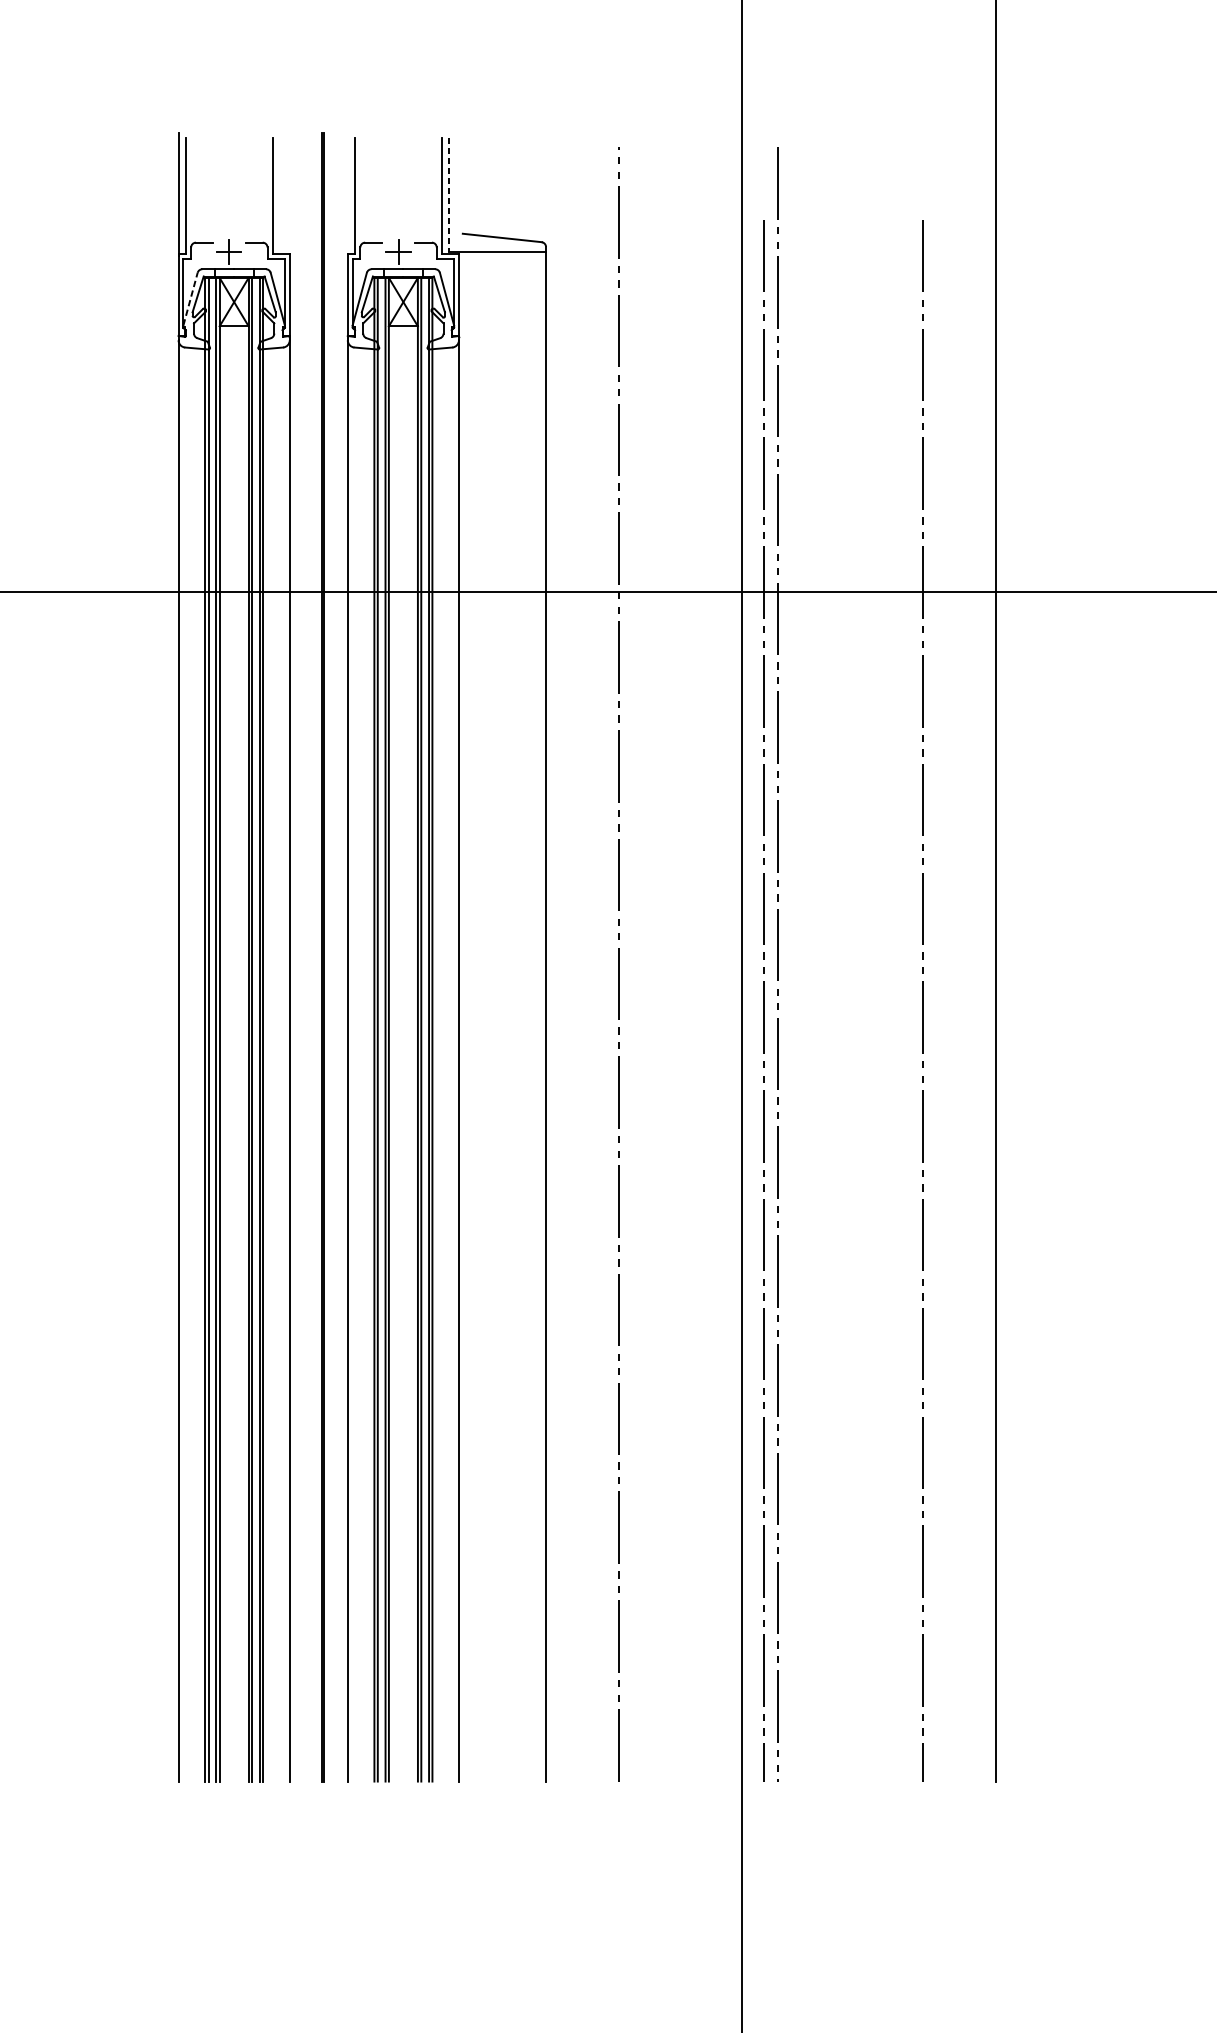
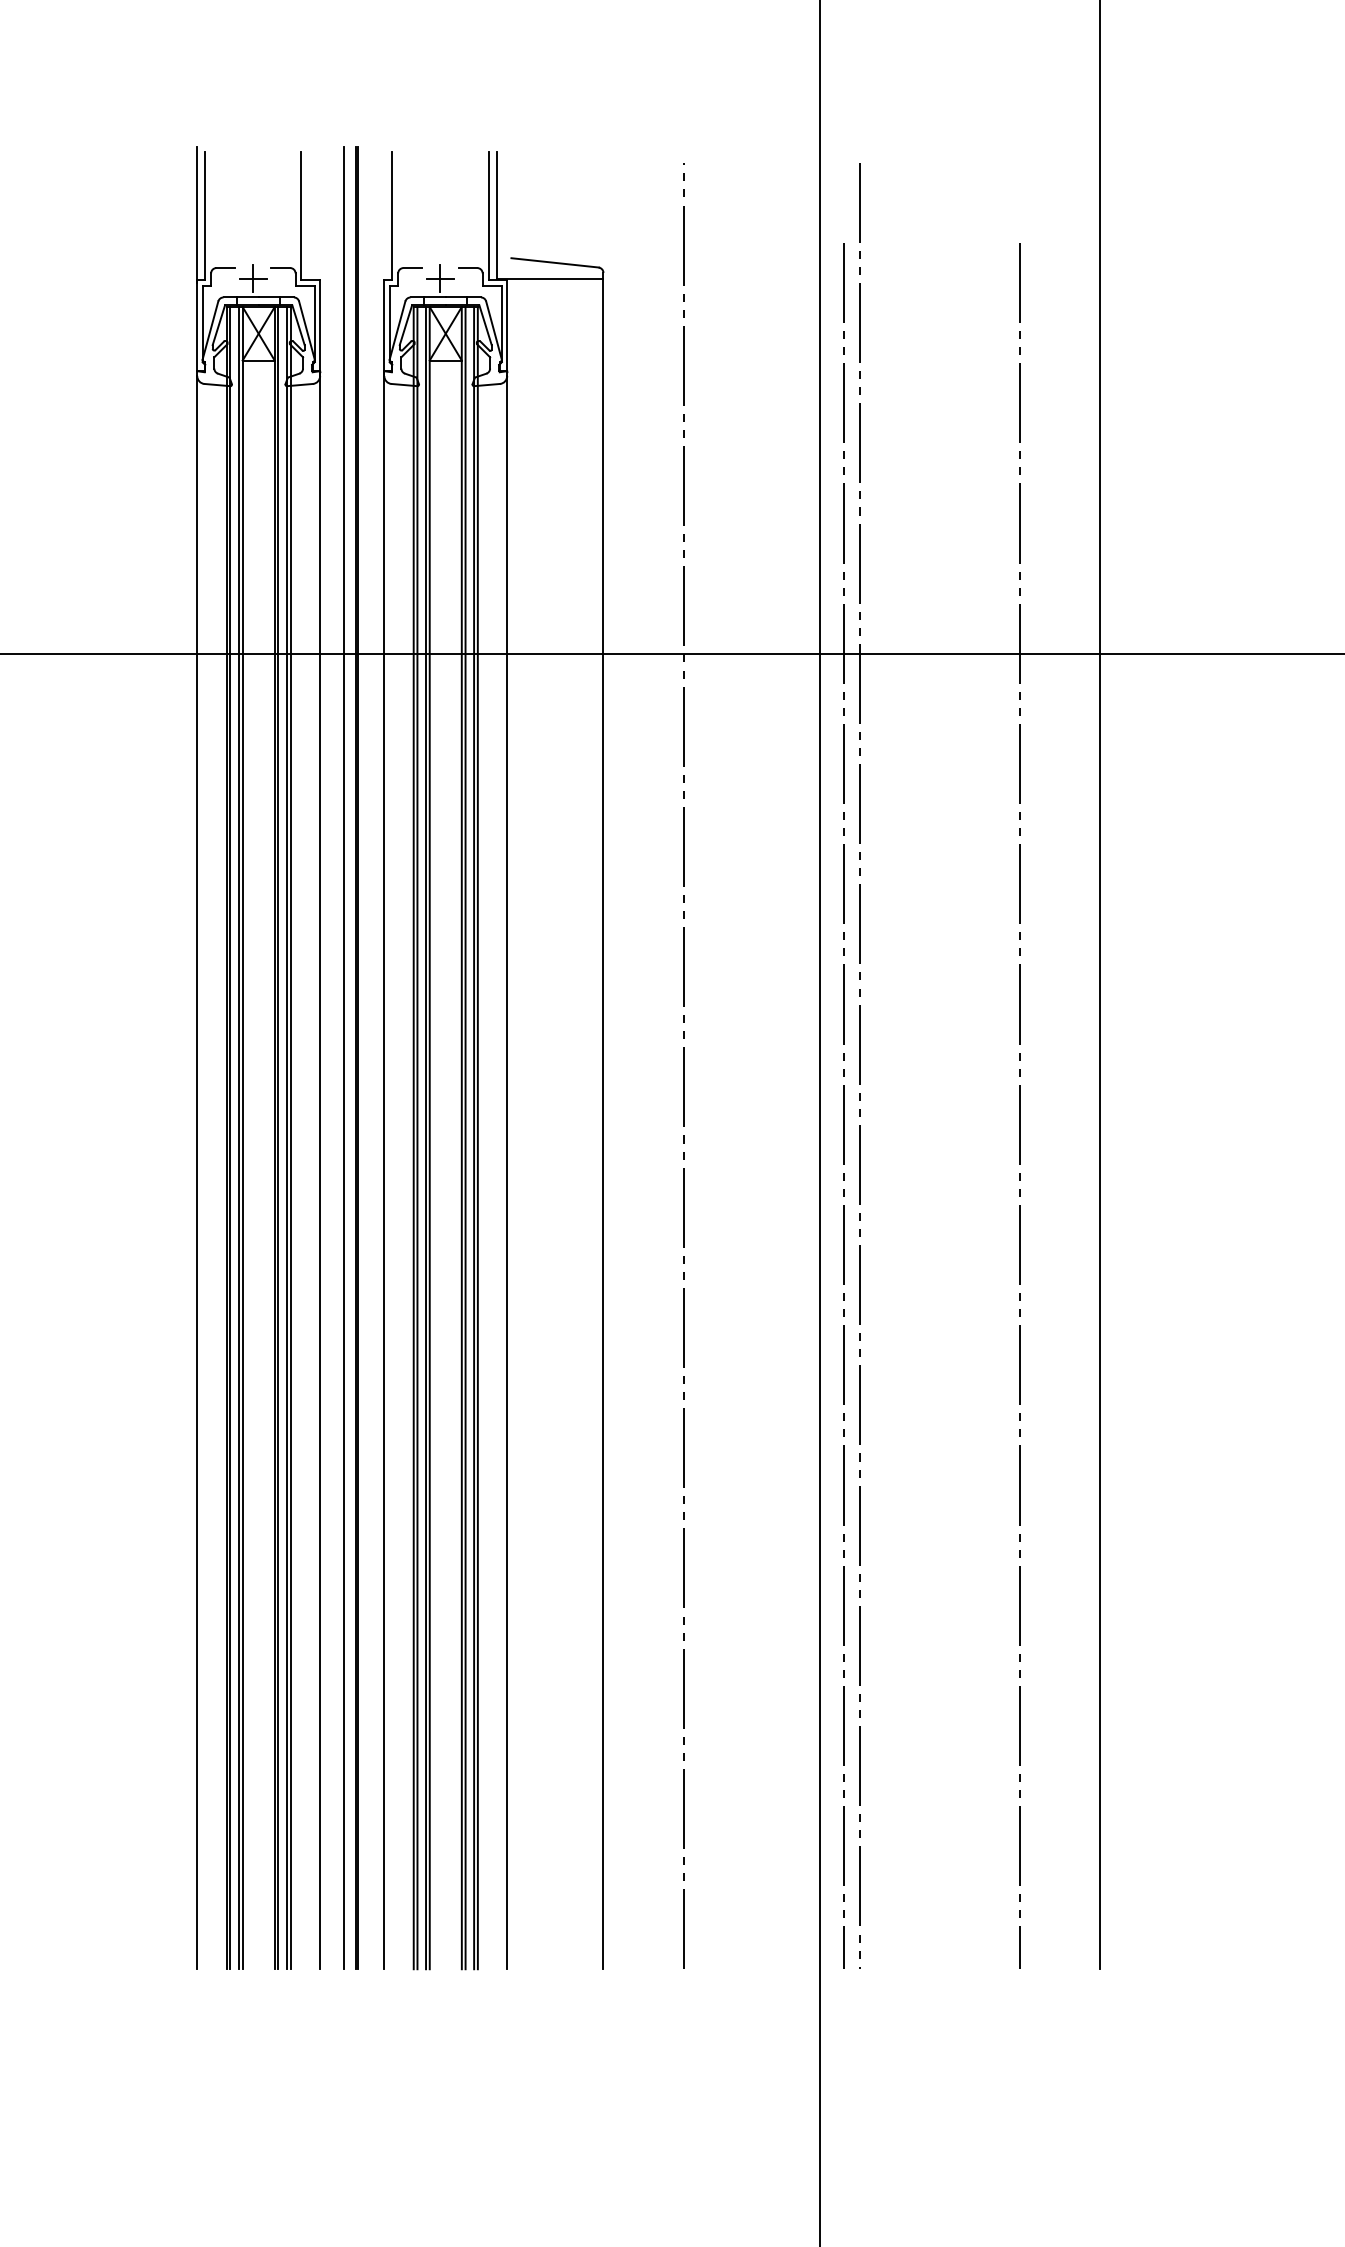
line: (449, 196) -> (496, 216), dashed -> solid
line: (190, 299) -> (210, 330), dashed -> solid
line: (310, 956) -> (343, 1057), added

